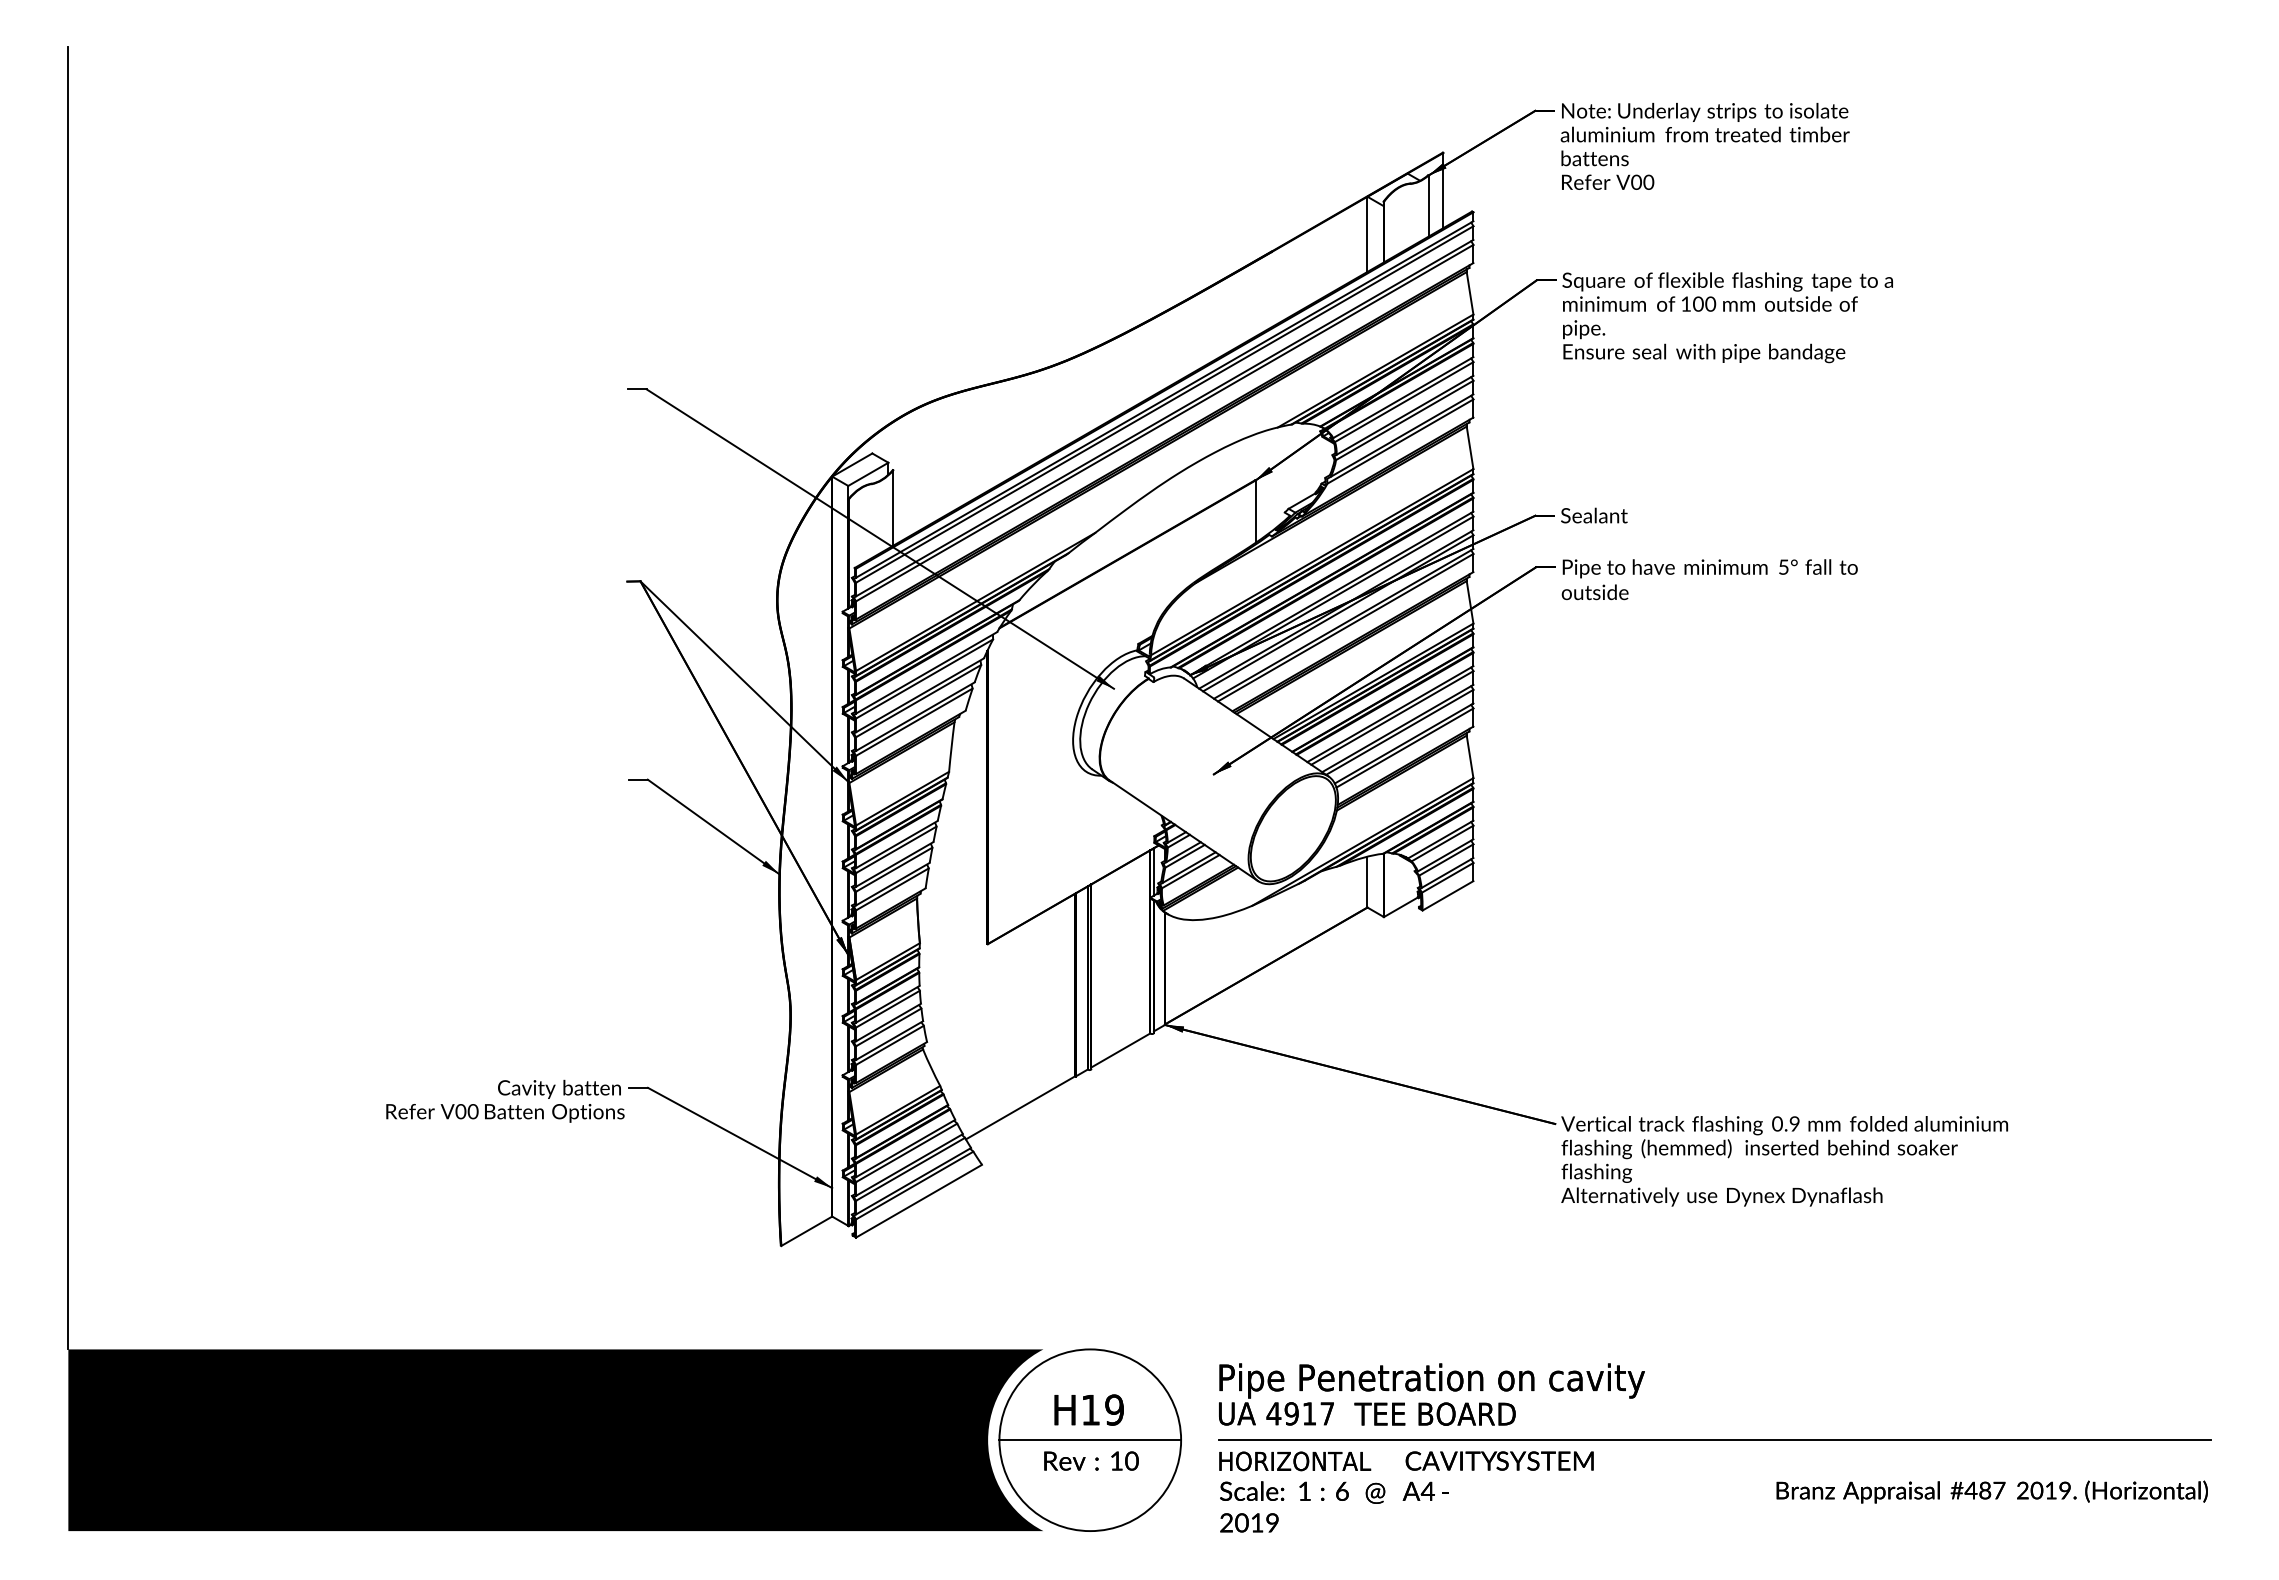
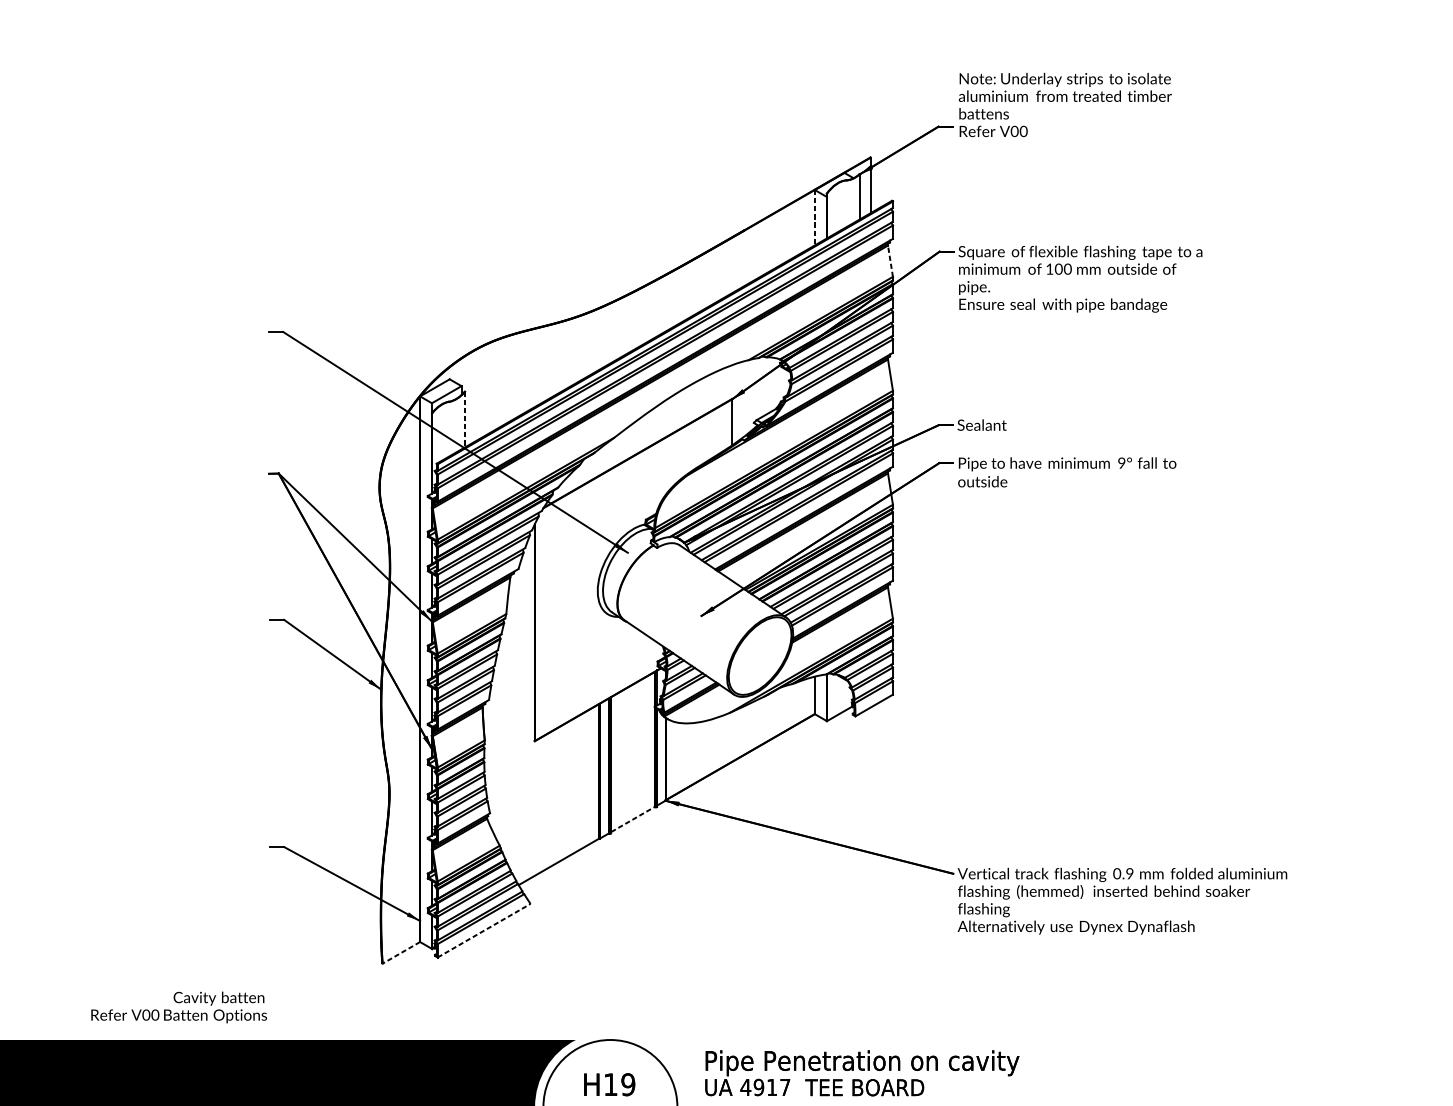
text: (1704, 146) -> (1064, 105), moved
line: (1367, 234) -> (814, 217), solid -> dashed
line: (1470, 293) -> (890, 261), solid -> dashed
line: (893, 508) -> (465, 419), solid -> dashed
text: (1783, 566) -> (1121, 462), 5° -> 9°
line: (1120, 1050) -> (632, 819), solid -> dashed
text: (505, 1100) -> (179, 1006), moved
line: (919, 1201) -> (484, 930), solid -> dashed
line: (806, 1231) -> (401, 953), solid -> dashed

